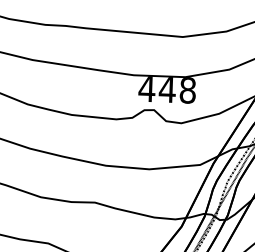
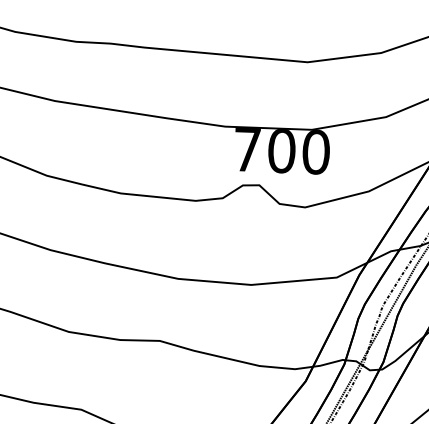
text: (166, 89) -> (280, 150), 448 -> 700

